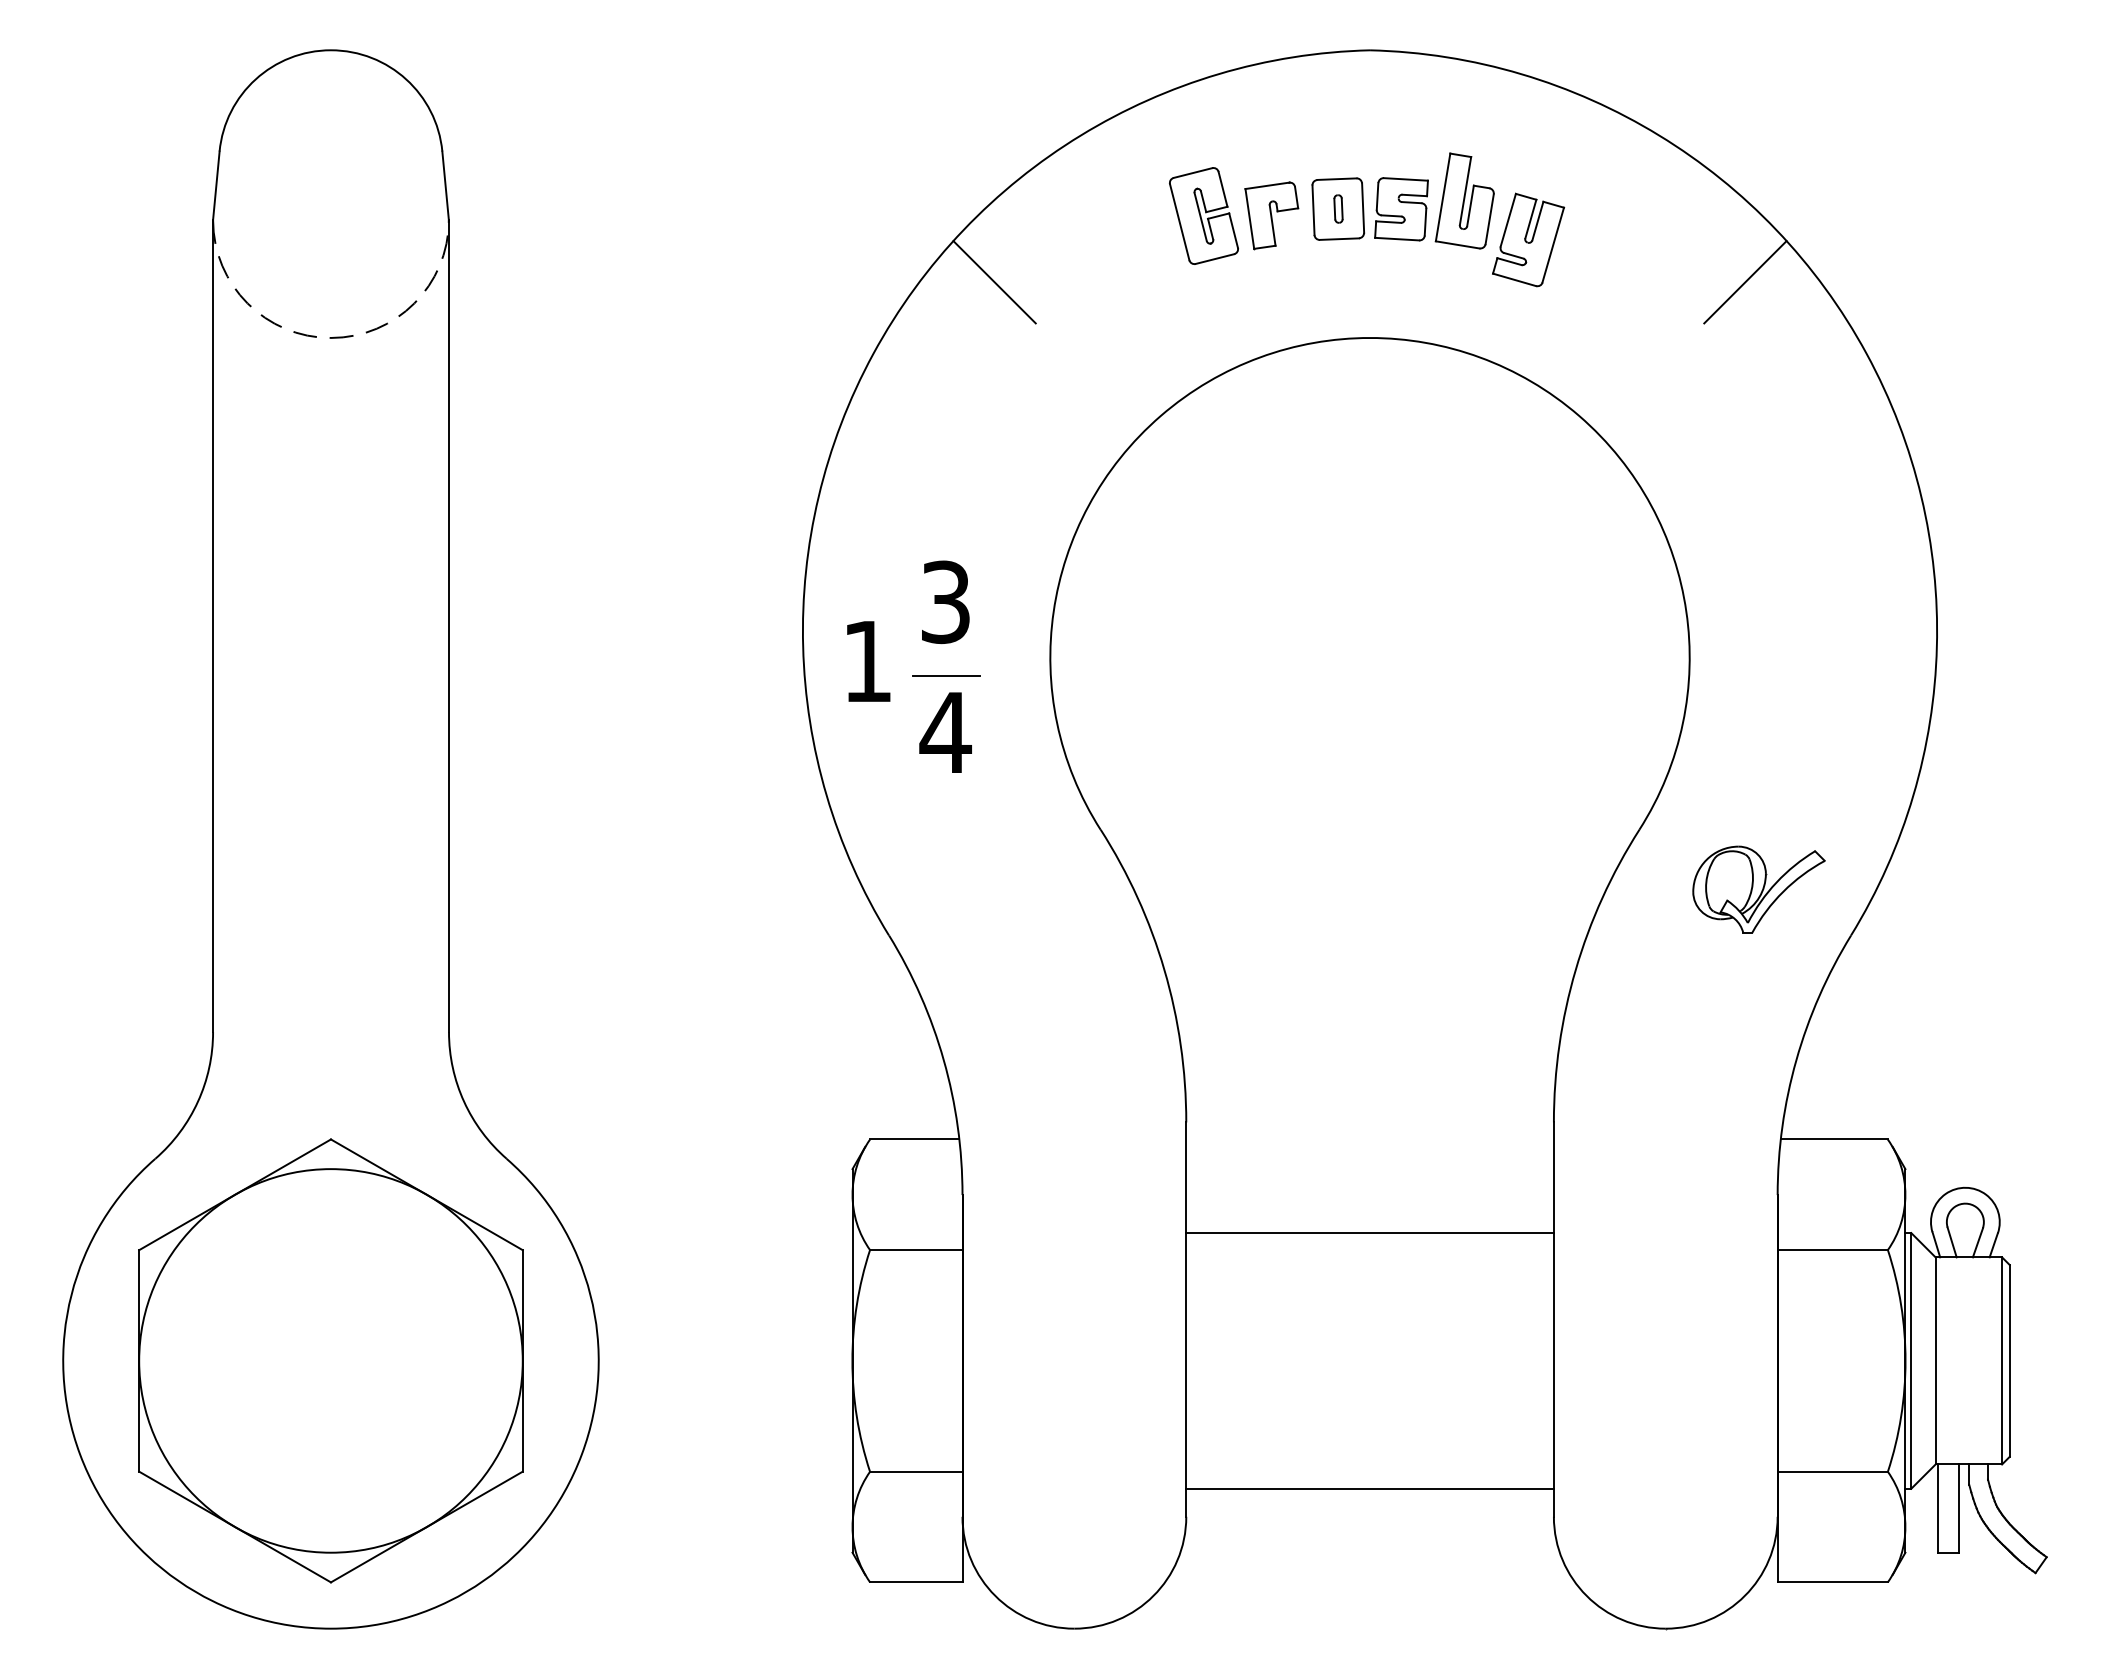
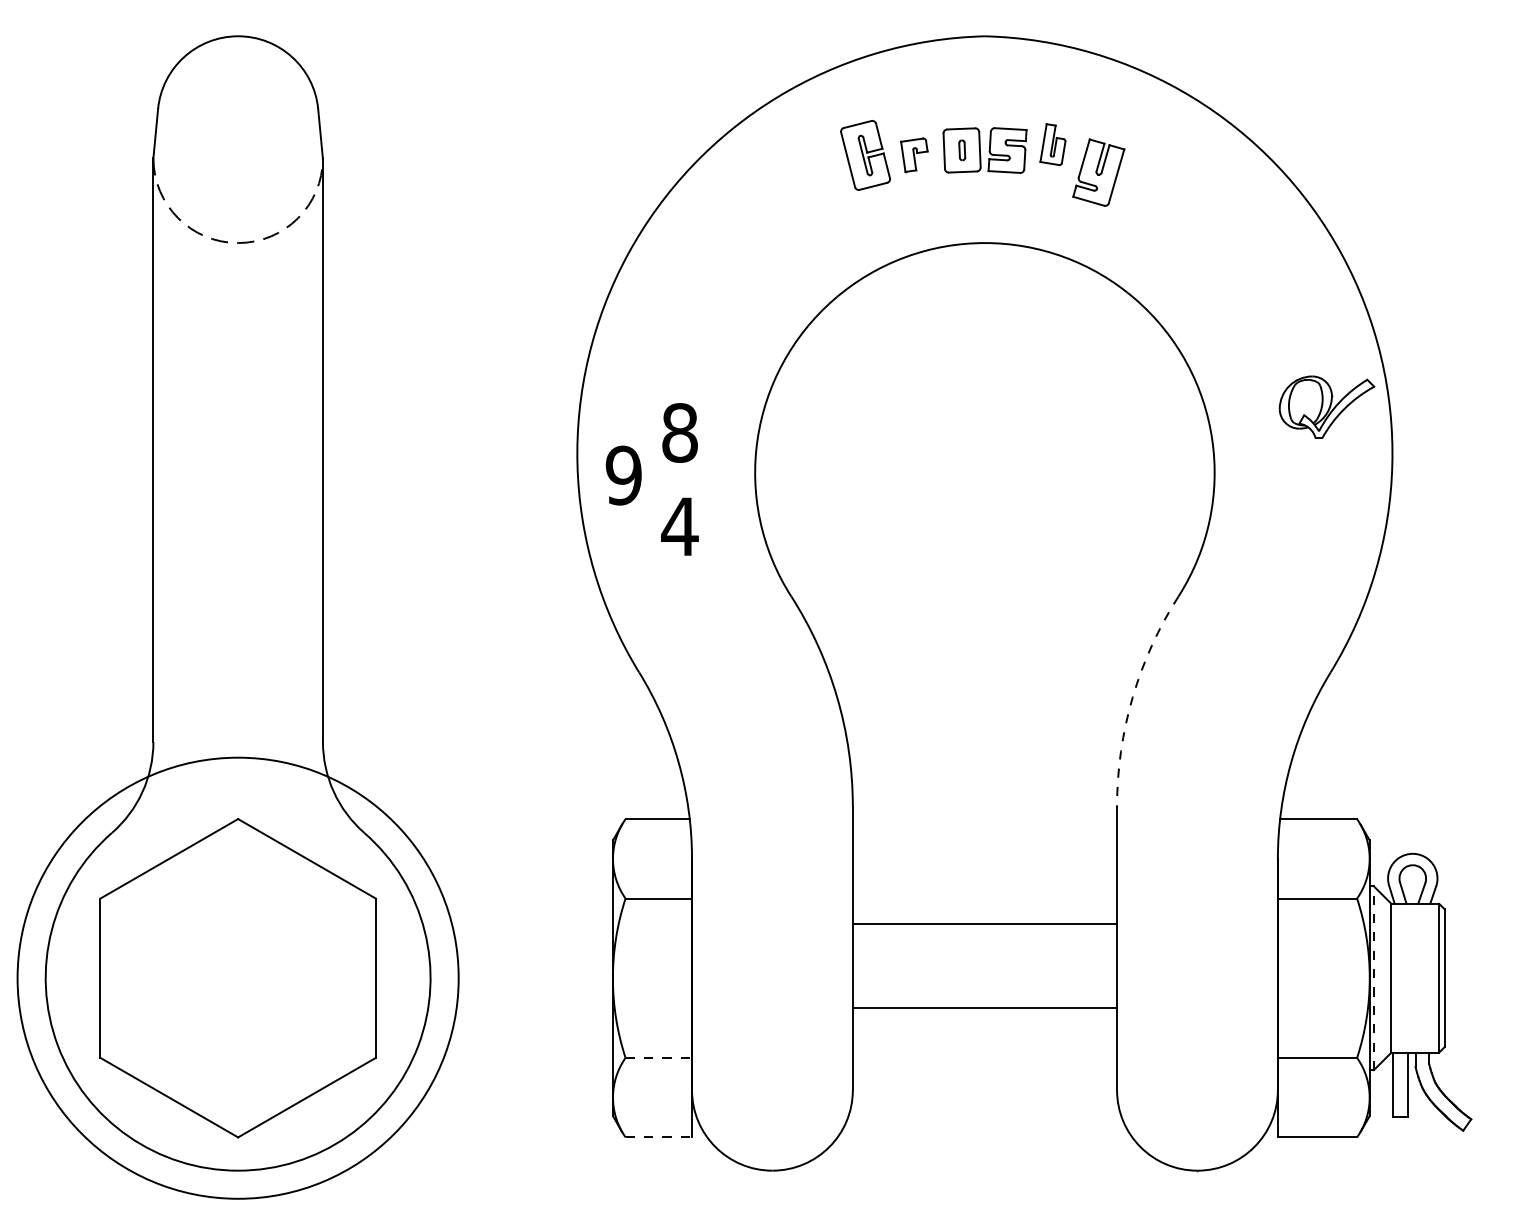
part: (1464, 200) -> (1052, 144), size x0.6
part: (1271, 215) -> (914, 155), size x0.7
line: (994, 282) -> (715, 203), removed
line: (1745, 282) -> (1254, 203), removed
text: (945, 602) -> (679, 433), 3 -> 8
text: (867, 661) -> (623, 475), 1 -> 9
line: (945, 676) -> (679, 486), removed
part: (1758, 889) -> (1326, 407), moved
arc: (1575, 970) -> (1132, 697), solid -> dashed
line: (1369, 1233) -> (984, 924), moved
circle: (330, 1360) -> (237, 977), size x1.6
line: (1911, 1360) -> (1374, 977), solid -> dashed
line: (916, 1471) -> (658, 1057), solid -> dashed
line: (1369, 1488) -> (984, 1008), moved
line: (916, 1582) -> (658, 1137), solid -> dashed

